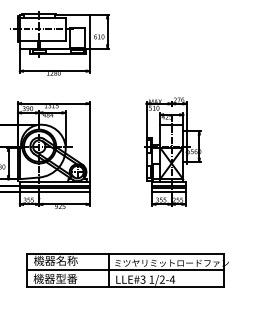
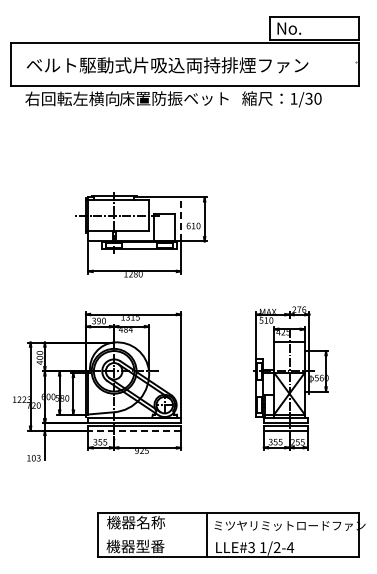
line: (90, 31) -> (181, 218), solid -> dashed
line: (54, 191) -> (134, 430), solid -> dashed
line: (125, 270) -> (228, 535), removed

